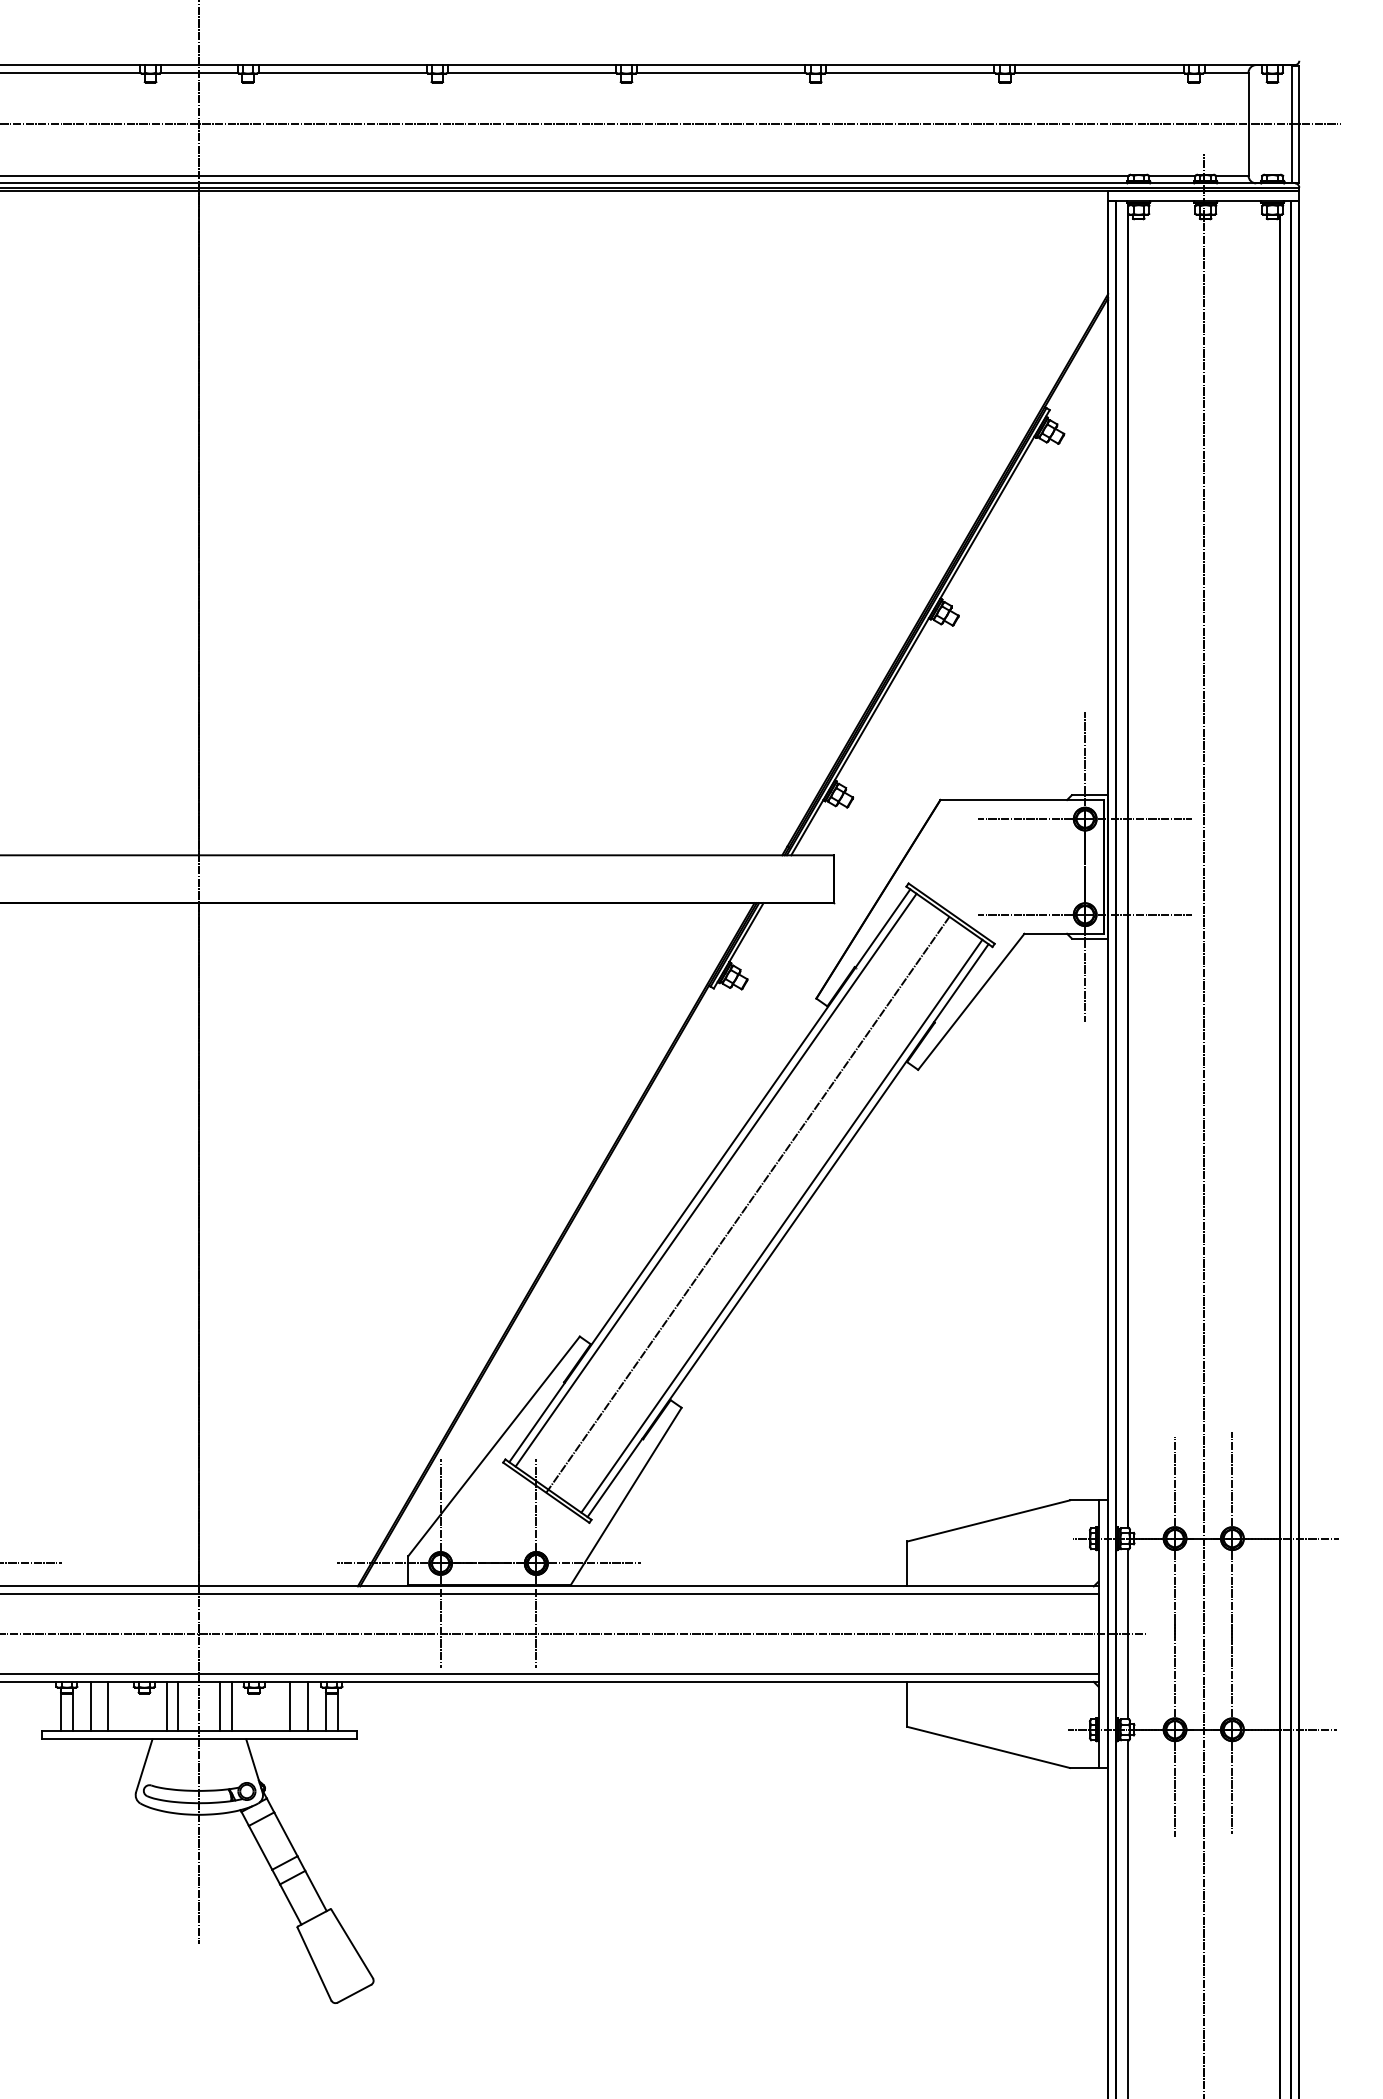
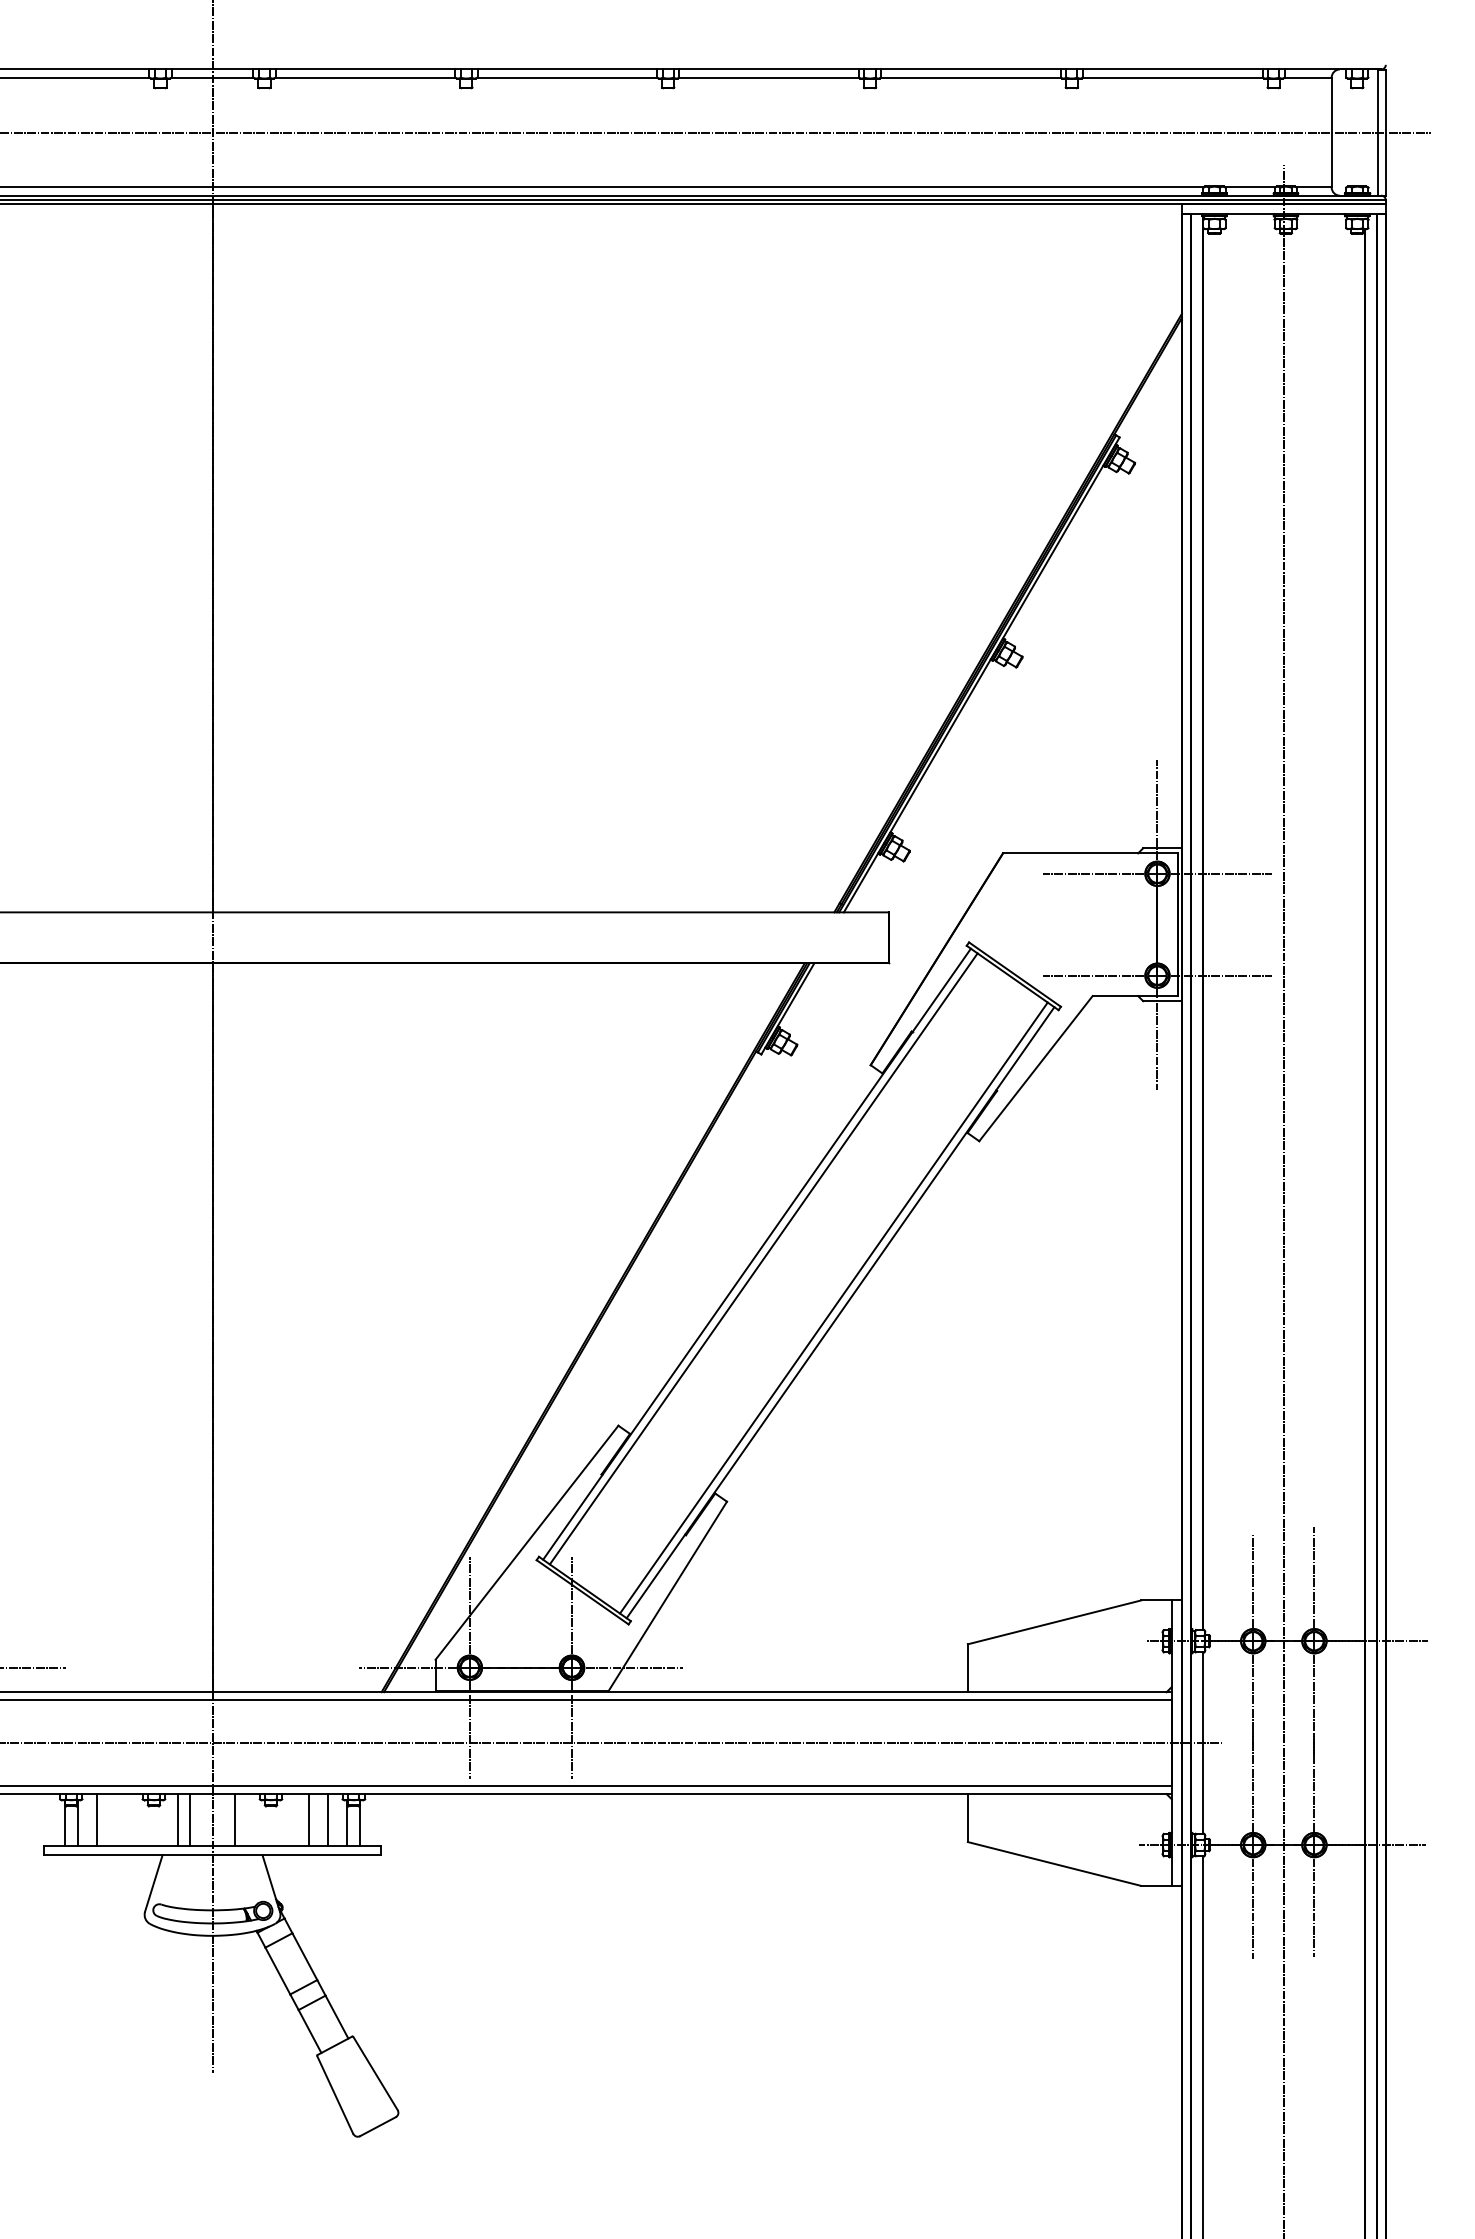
line: (747, 1204) -> (797, 1284), removed
line: (108, 1706) -> (115, 1820), removed
line: (232, 1706) -> (247, 1820), removed

